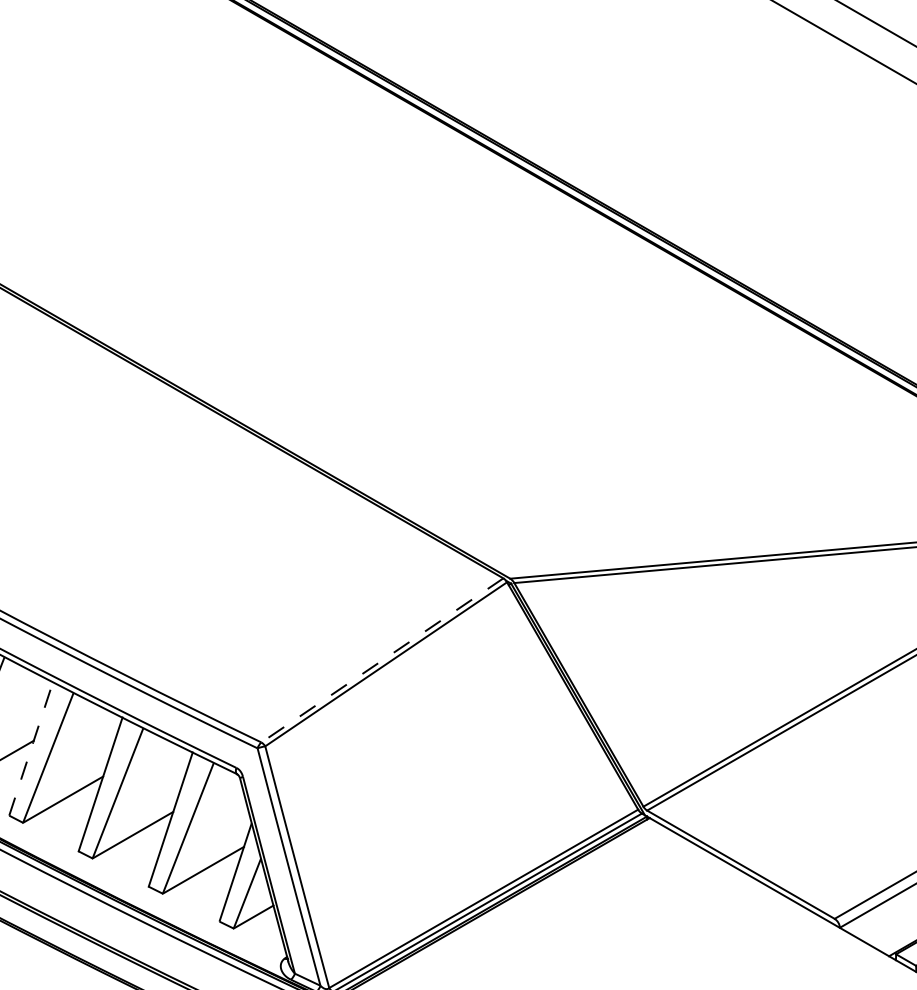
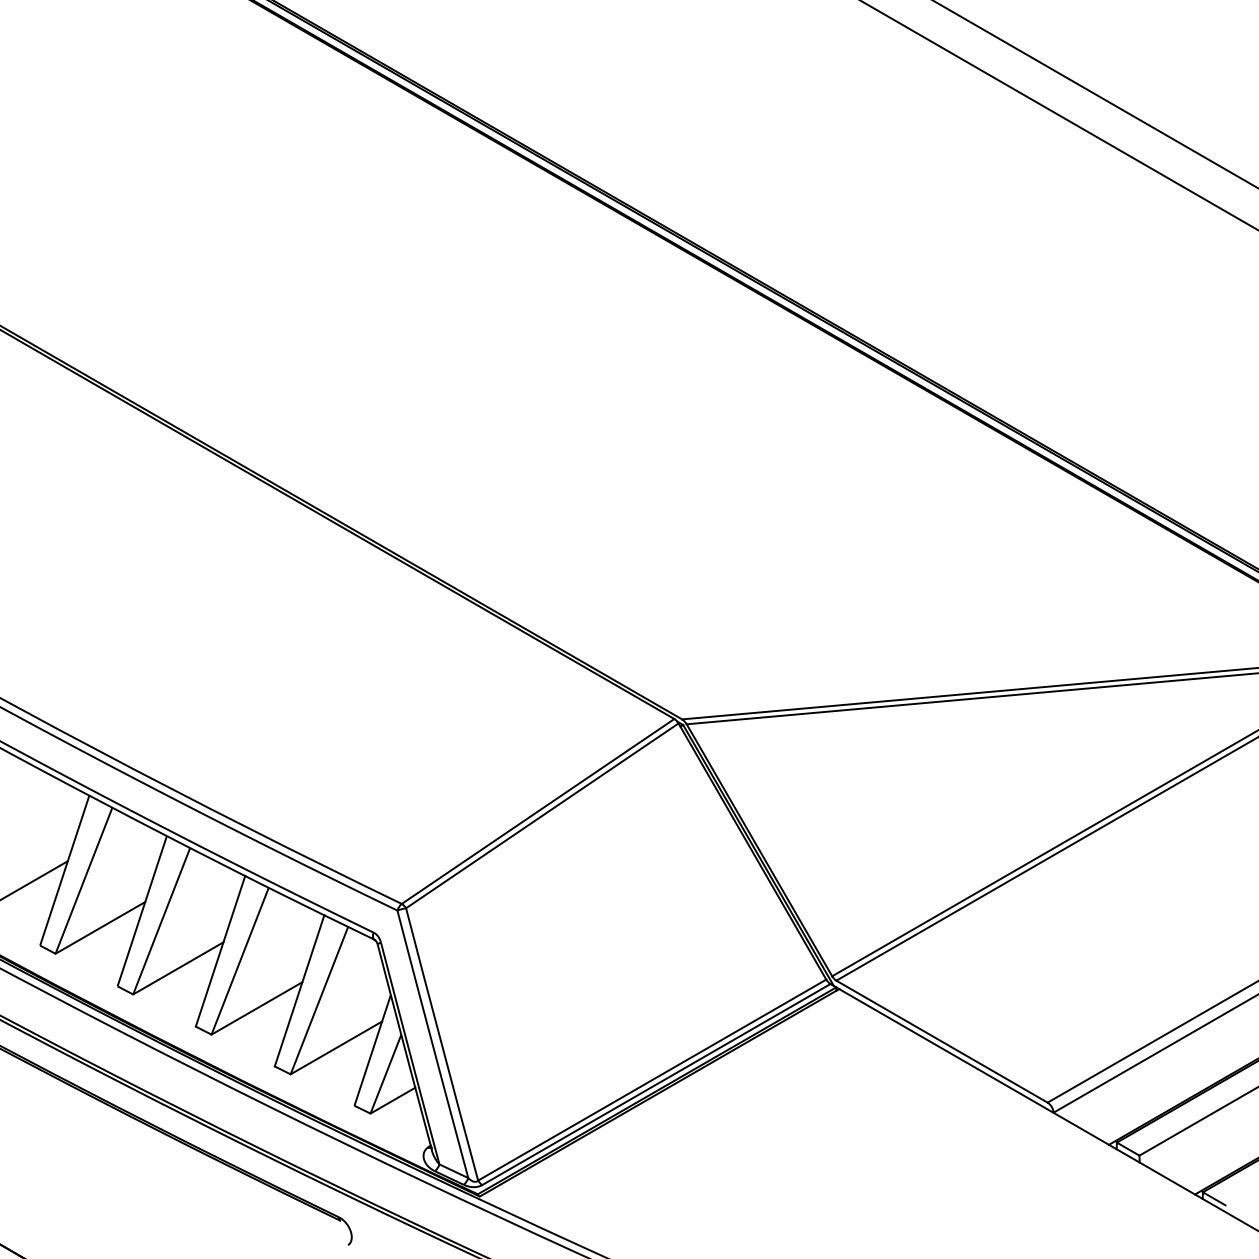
line: (382, 660) -> (538, 811), dashed -> solid
line: (31, 749) -> (142, 911), dashed -> solid

